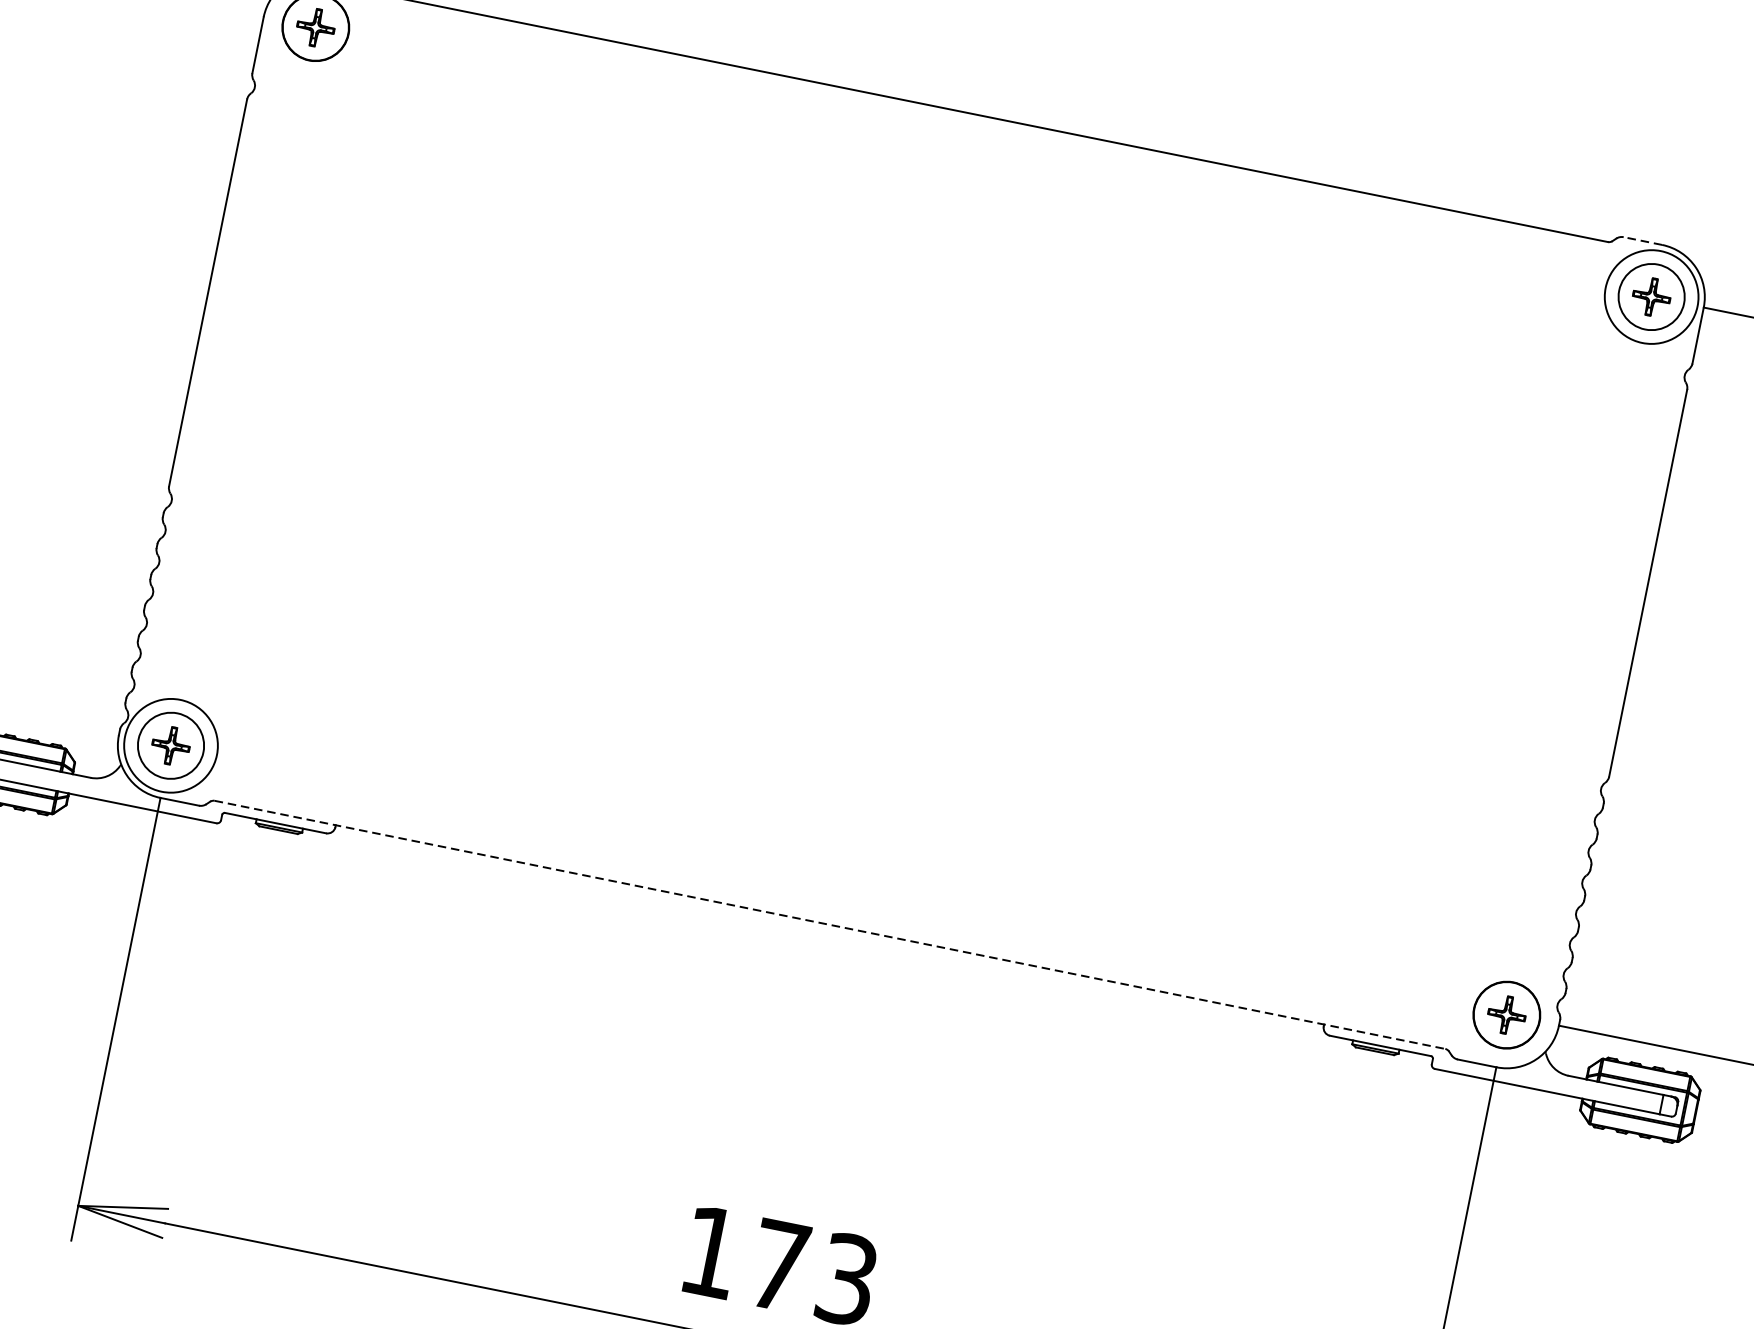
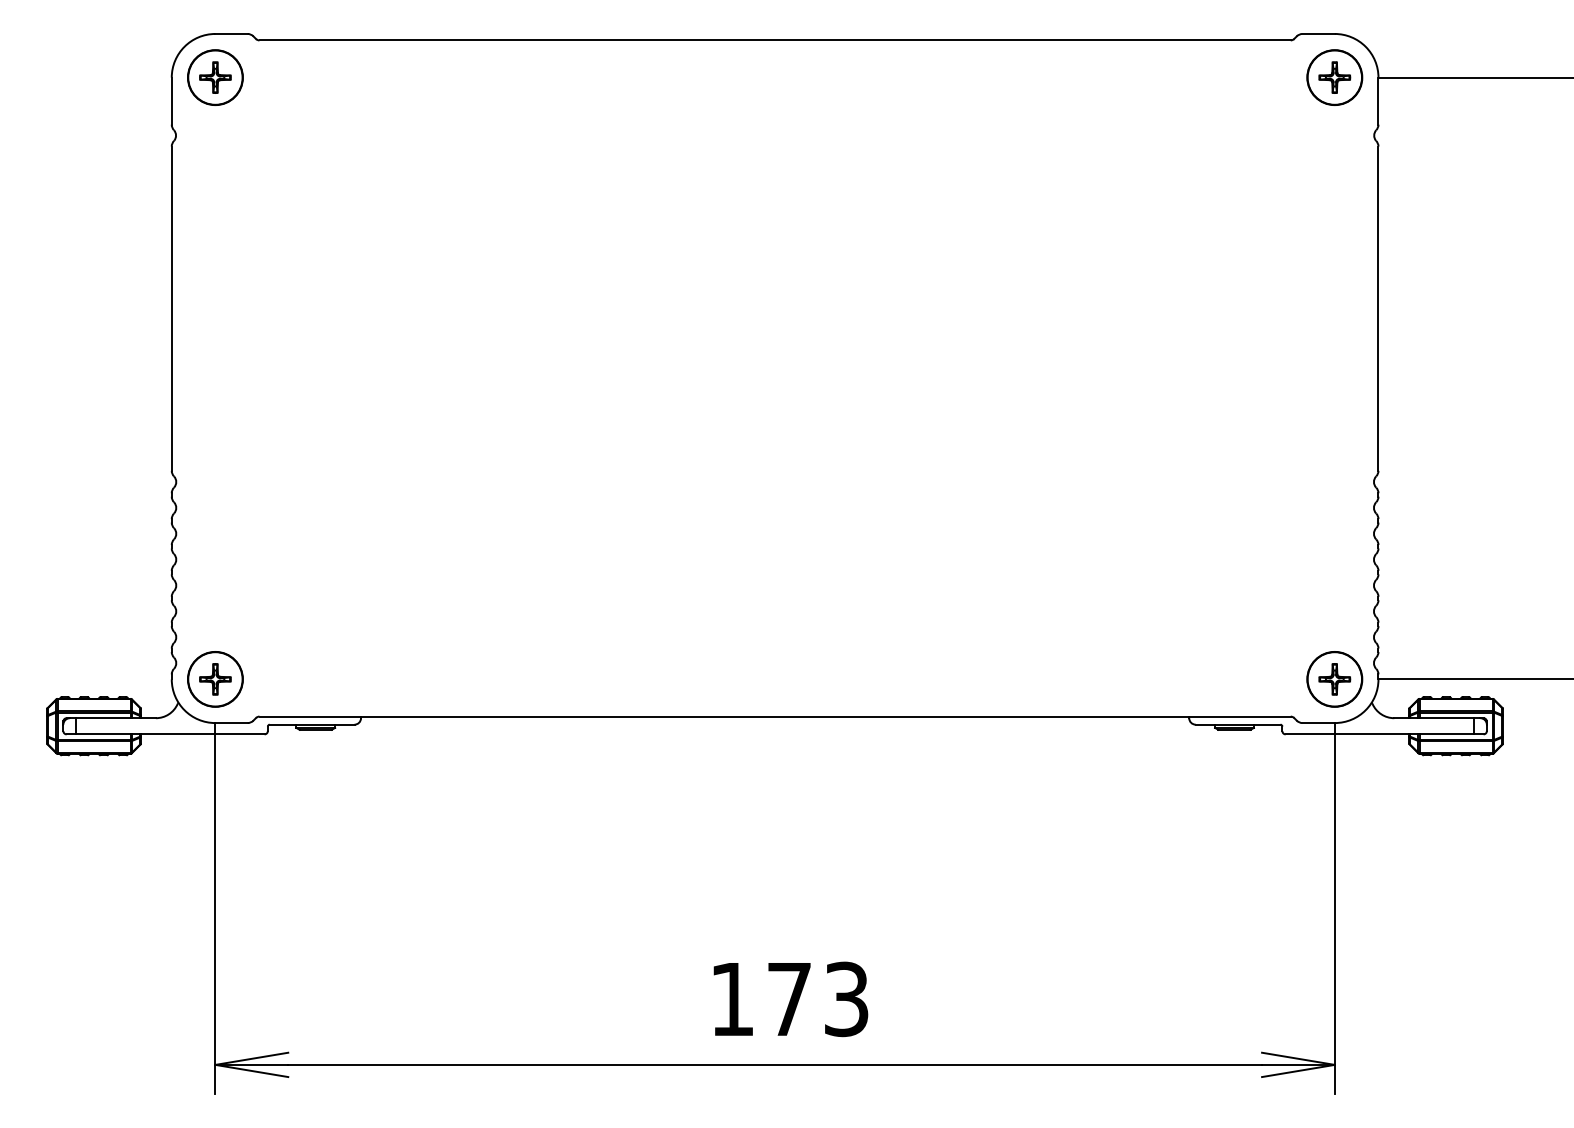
line: (1642, 240) -> (1318, 33), dashed -> solid
circle: (1651, 296) -> (1334, 77), size x0.71
circle: (170, 744) -> (214, 678), size x0.71
line: (830, 924) -> (775, 716), dashed -> solid

